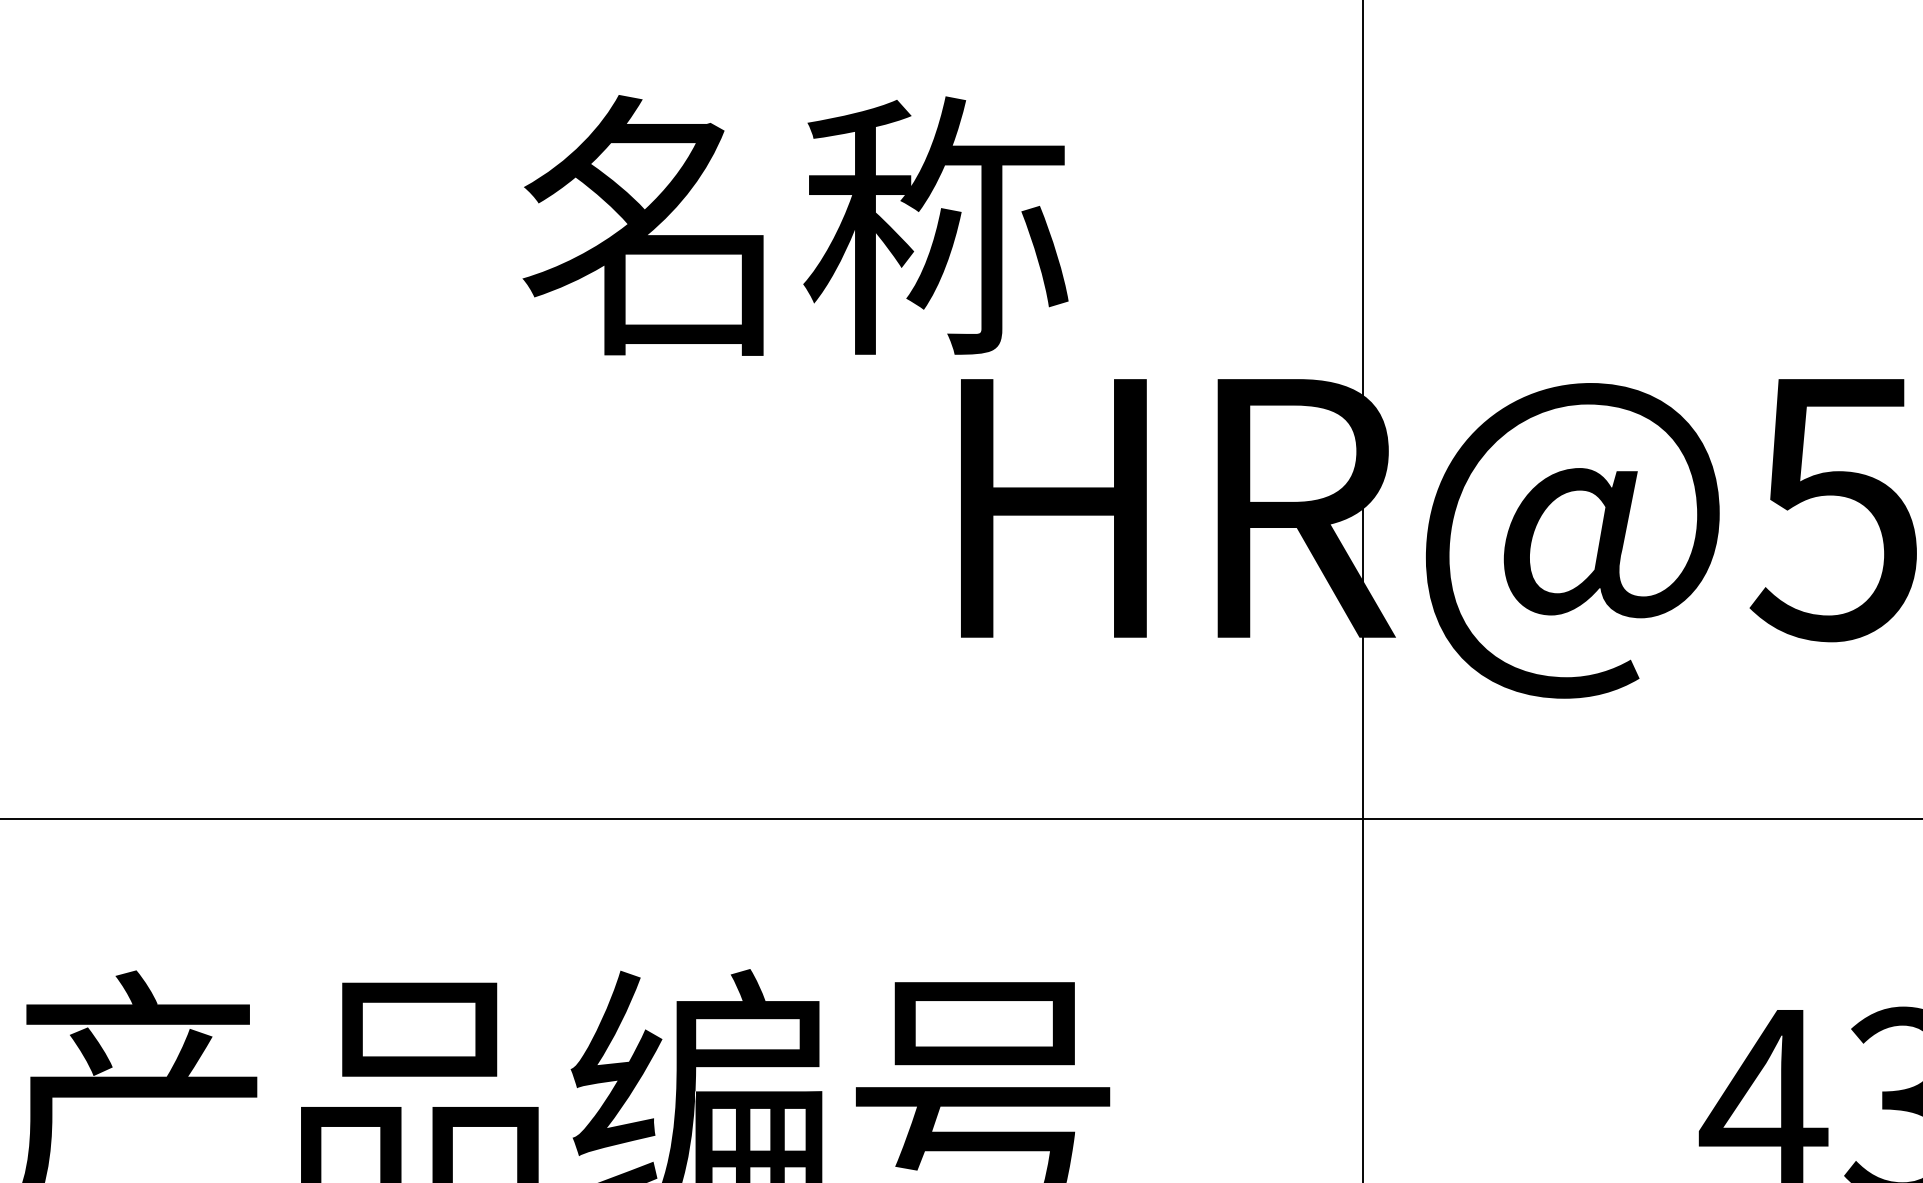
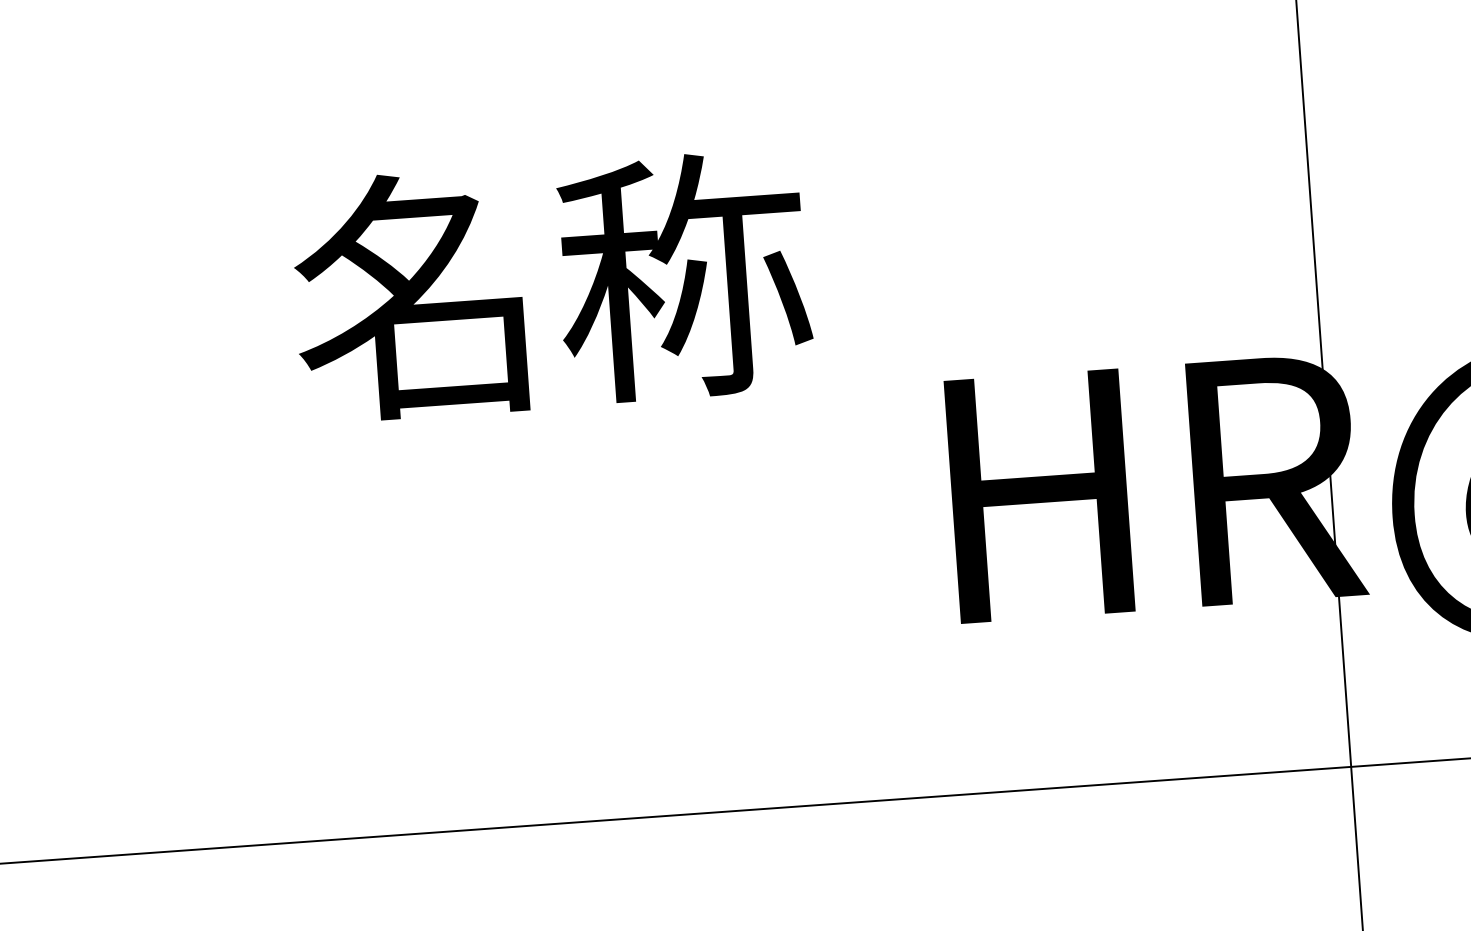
text: (795, 225) -> (551, 285), moved

